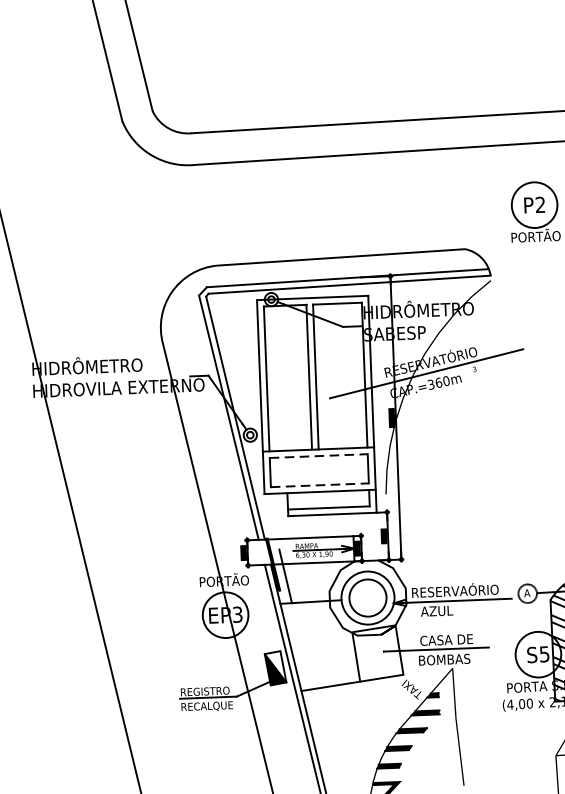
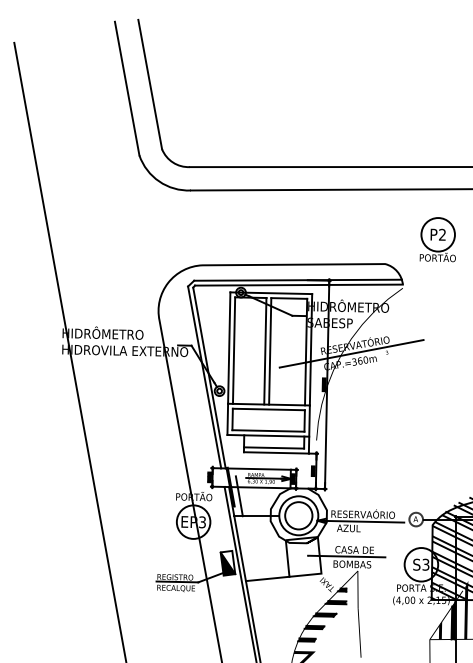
line: (319, 456) -> (269, 409), dashed -> solid
line: (319, 484) -> (268, 430), dashed -> solid
text: (543, 652) -> (425, 563), S5 -> S3

